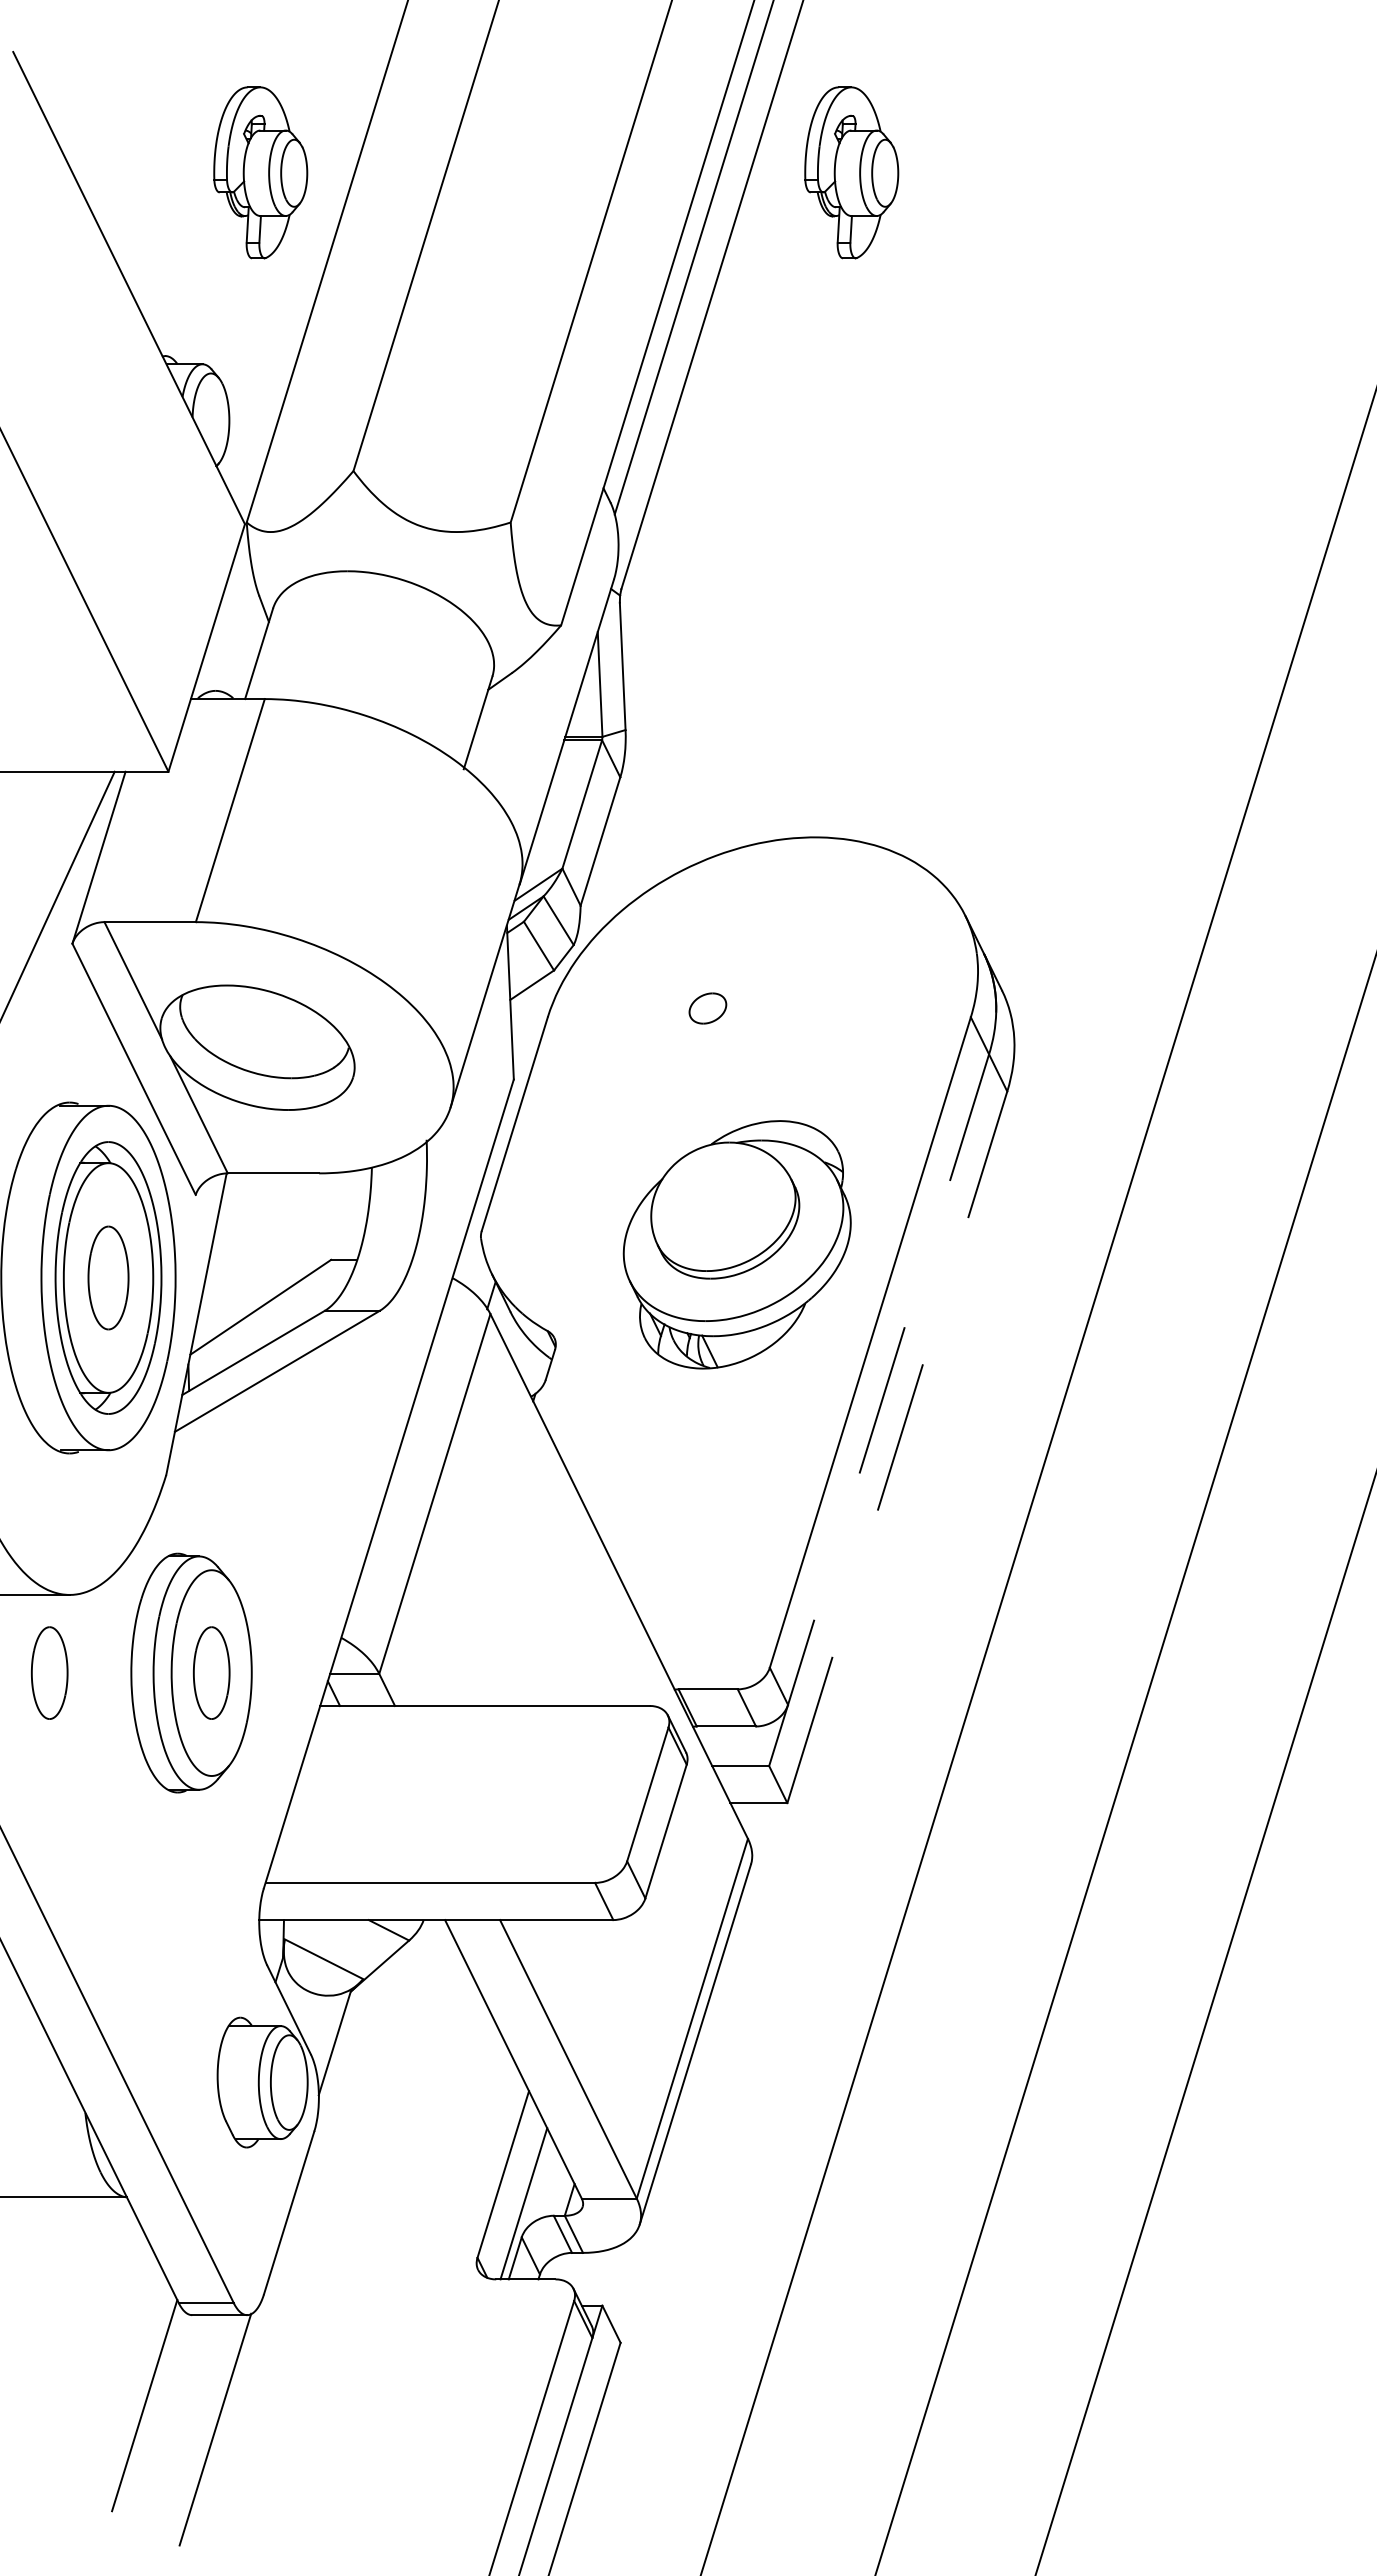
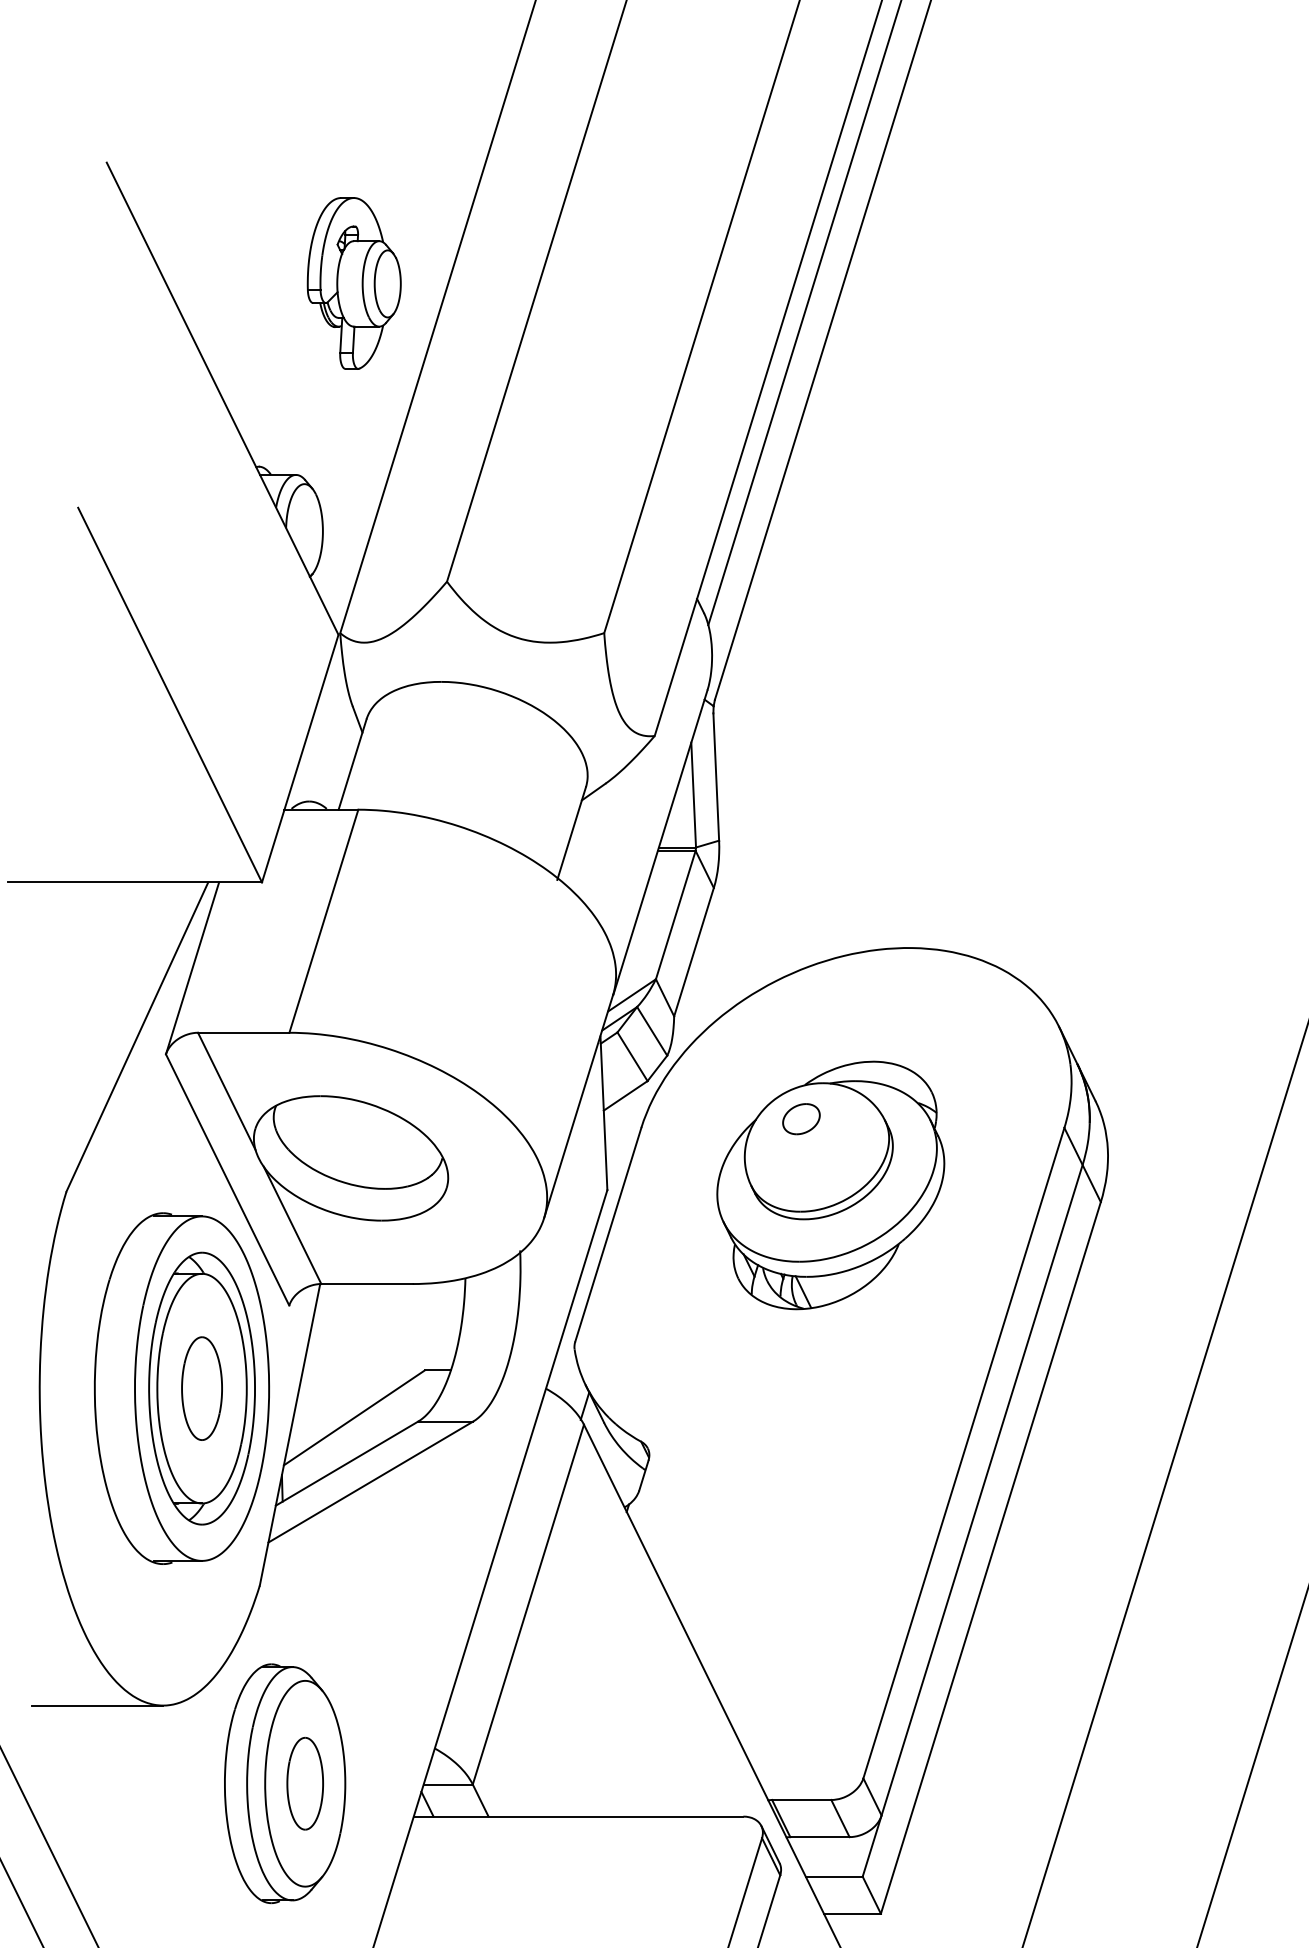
part: (851, 172) -> (945, 283), removed
part: (736, 1244) -> (830, 1185), moved
line: (879, 1409) -> (973, 1520), dashed -> solid
line: (897, 1446) -> (991, 1557), dashed -> solid
part: (49, 1672) -> (143, 1783), removed

